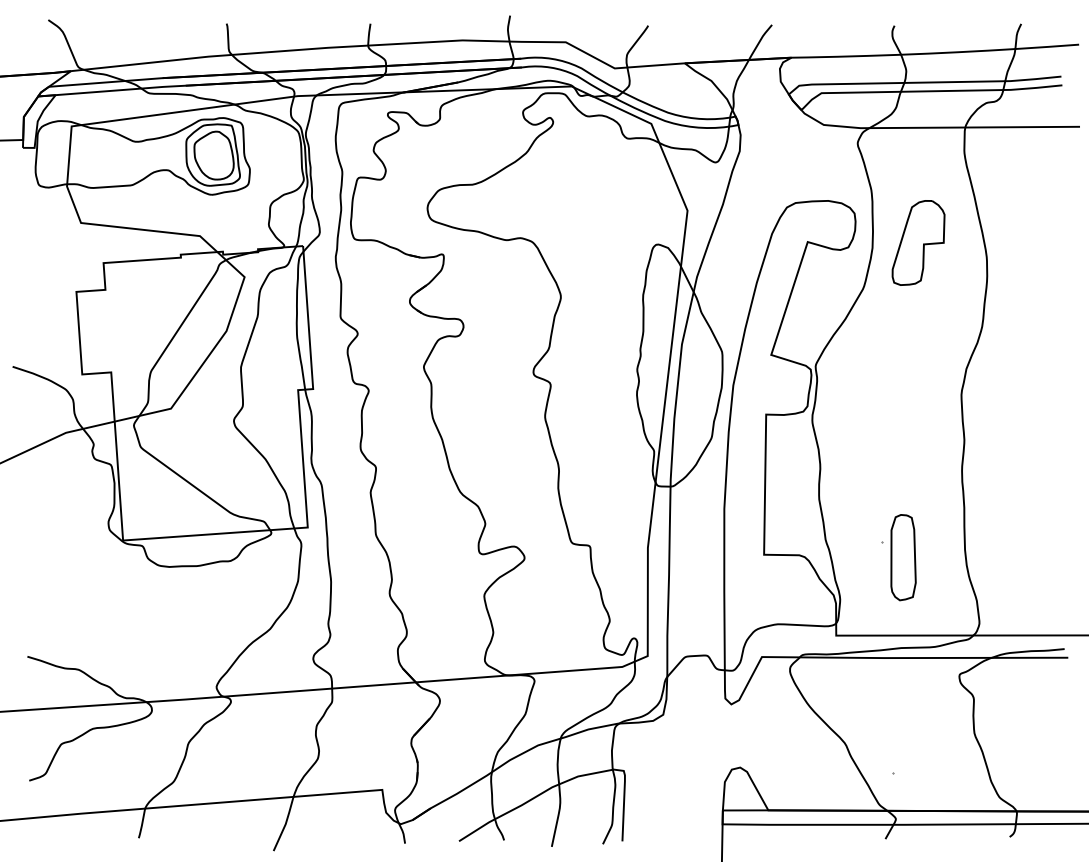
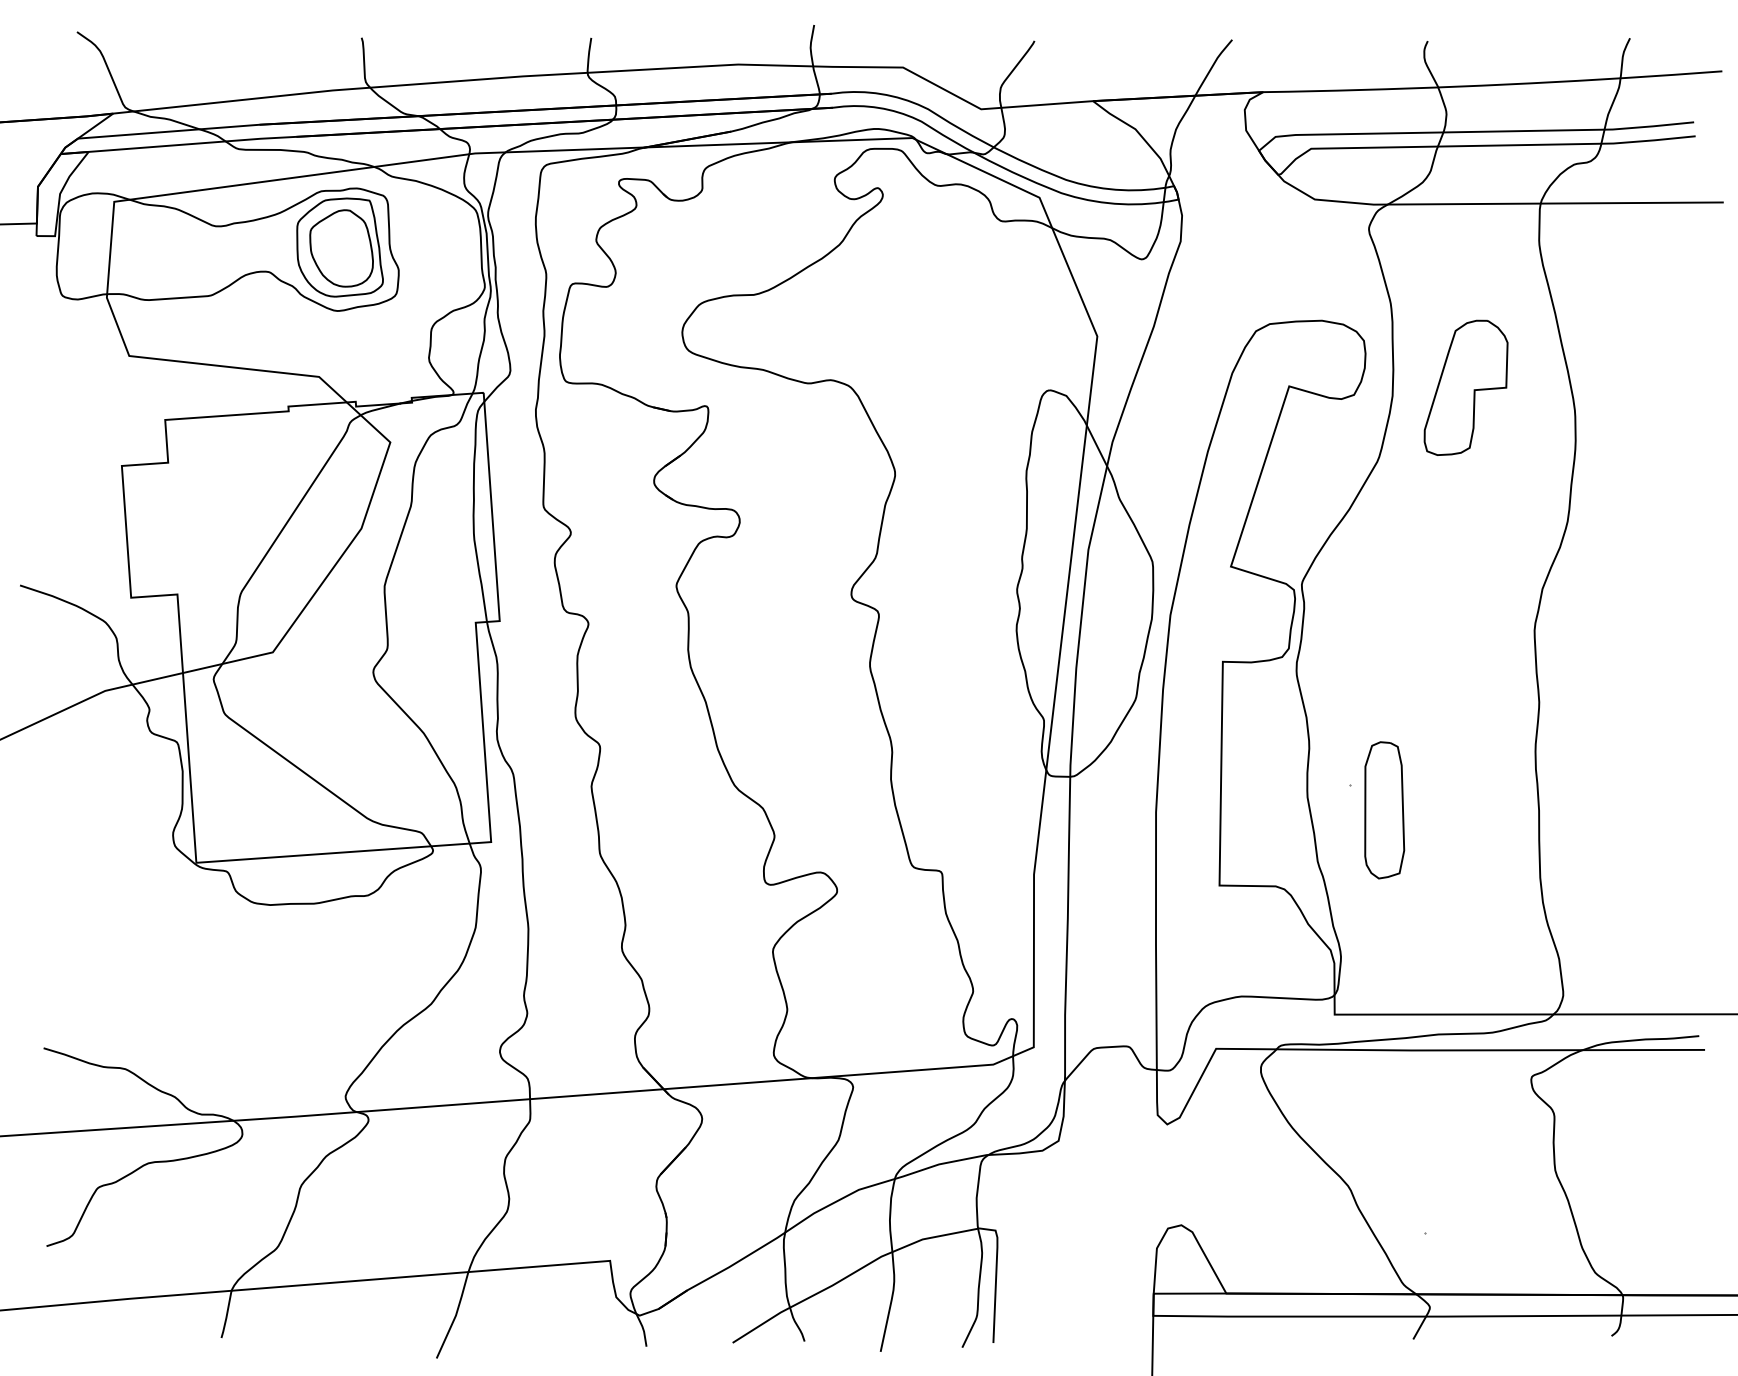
part: (898, 557) -> (1376, 810), moved

